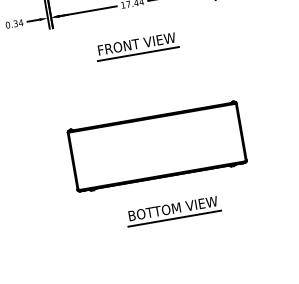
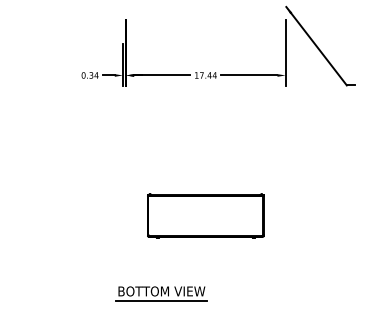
part: (136, 46) -> (202, 116), removed
part: (156, 146) -> (205, 215), size x0.7
part: (173, 210) -> (161, 293), moved

